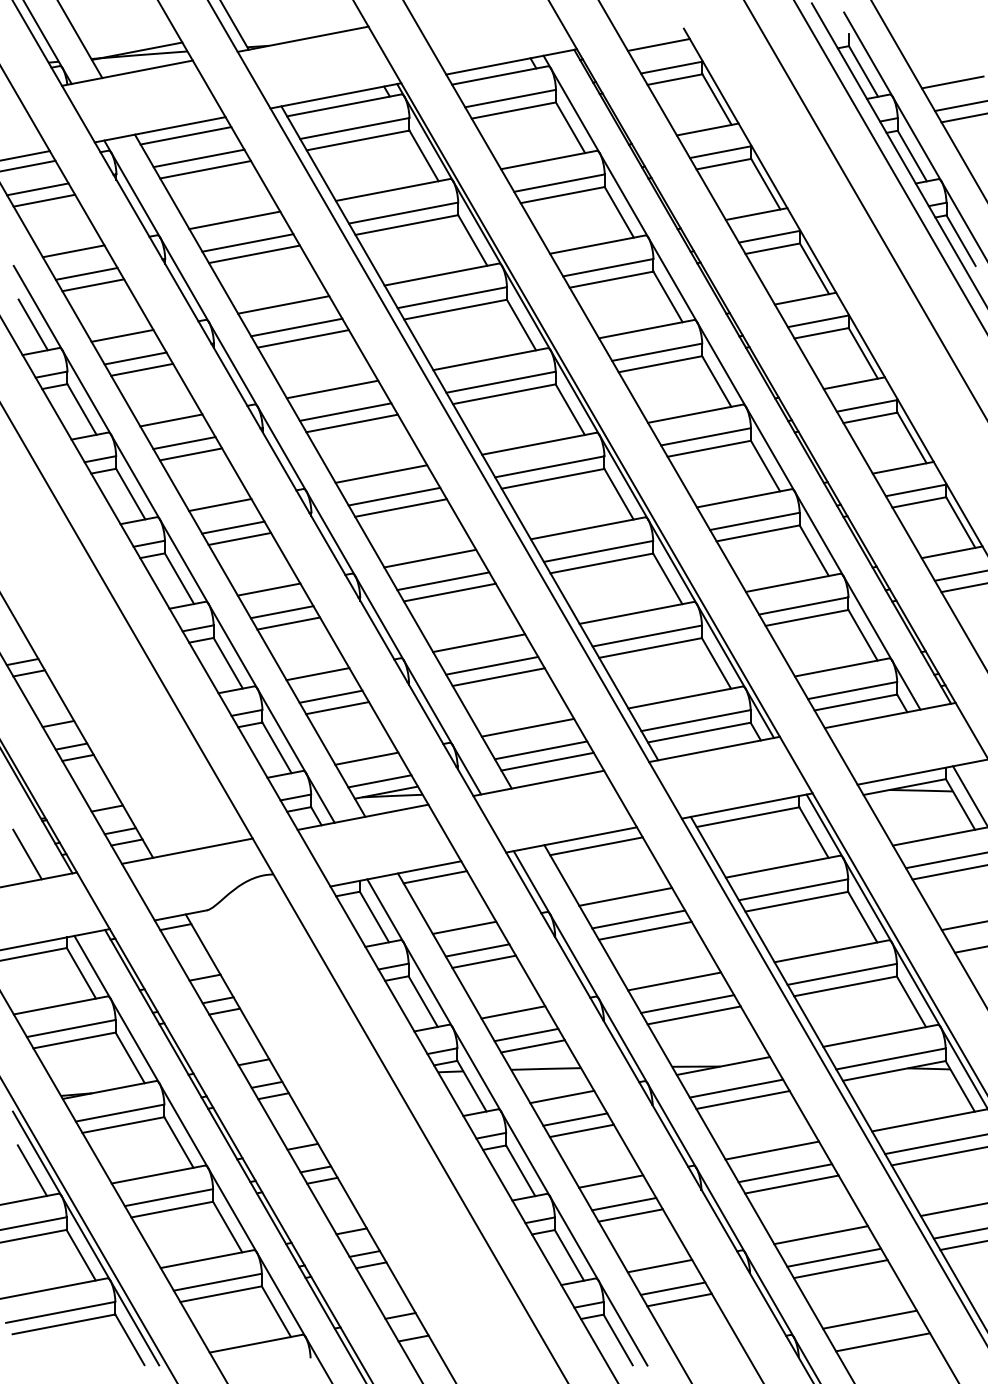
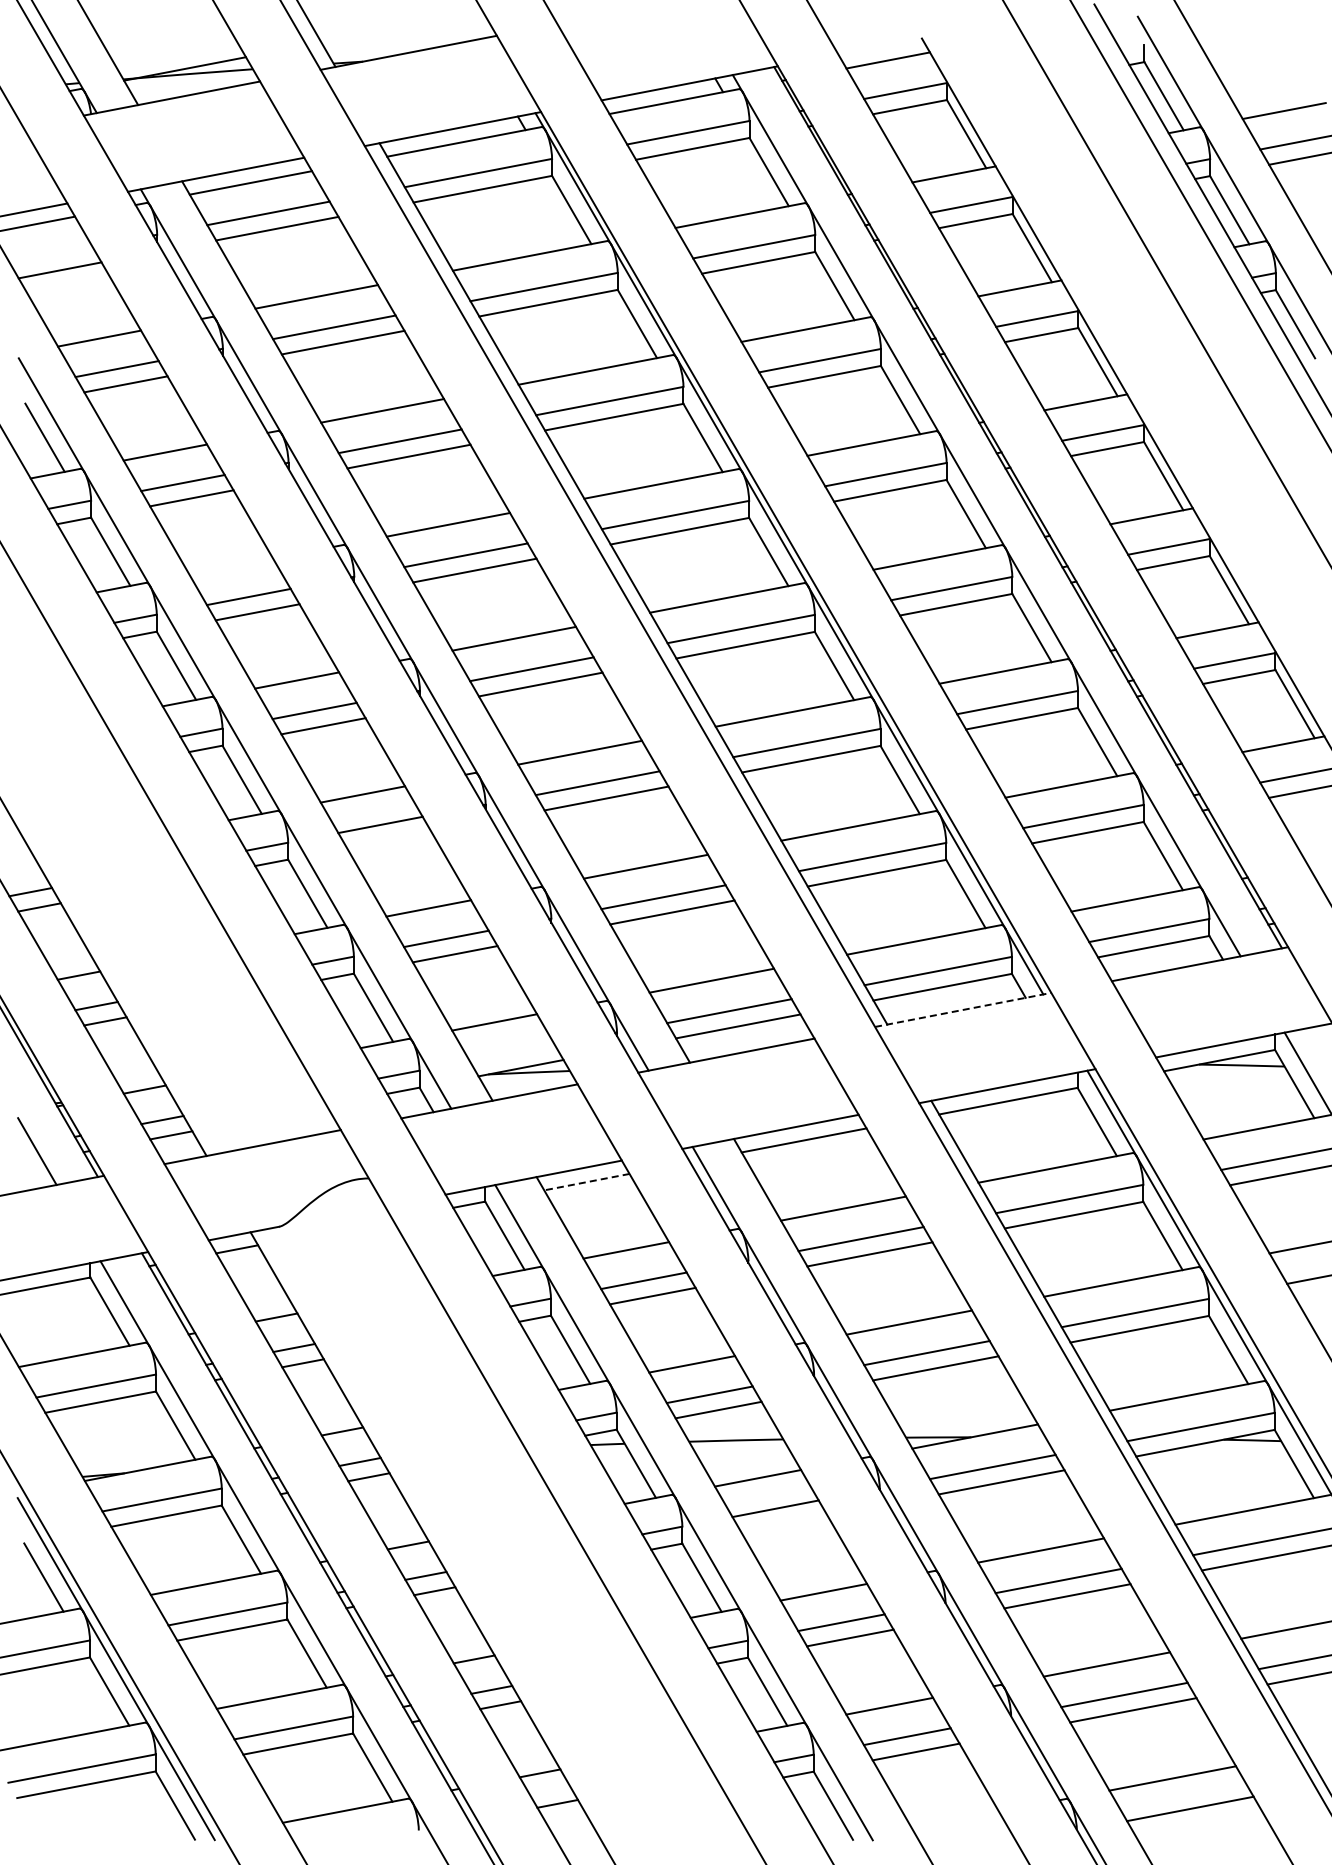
line: (37, 189) -> (50, 255), removed
line: (171, 420) -> (231, 566), removed
line: (288, 623) -> (389, 840), removed
line: (714, 749) -> (963, 1009), solid -> dashed
line: (379, 781) -> (511, 1052), removed
line: (435, 877) -> (586, 1182), solid -> dashed
line: (581, 1130) -> (784, 1523), removed

